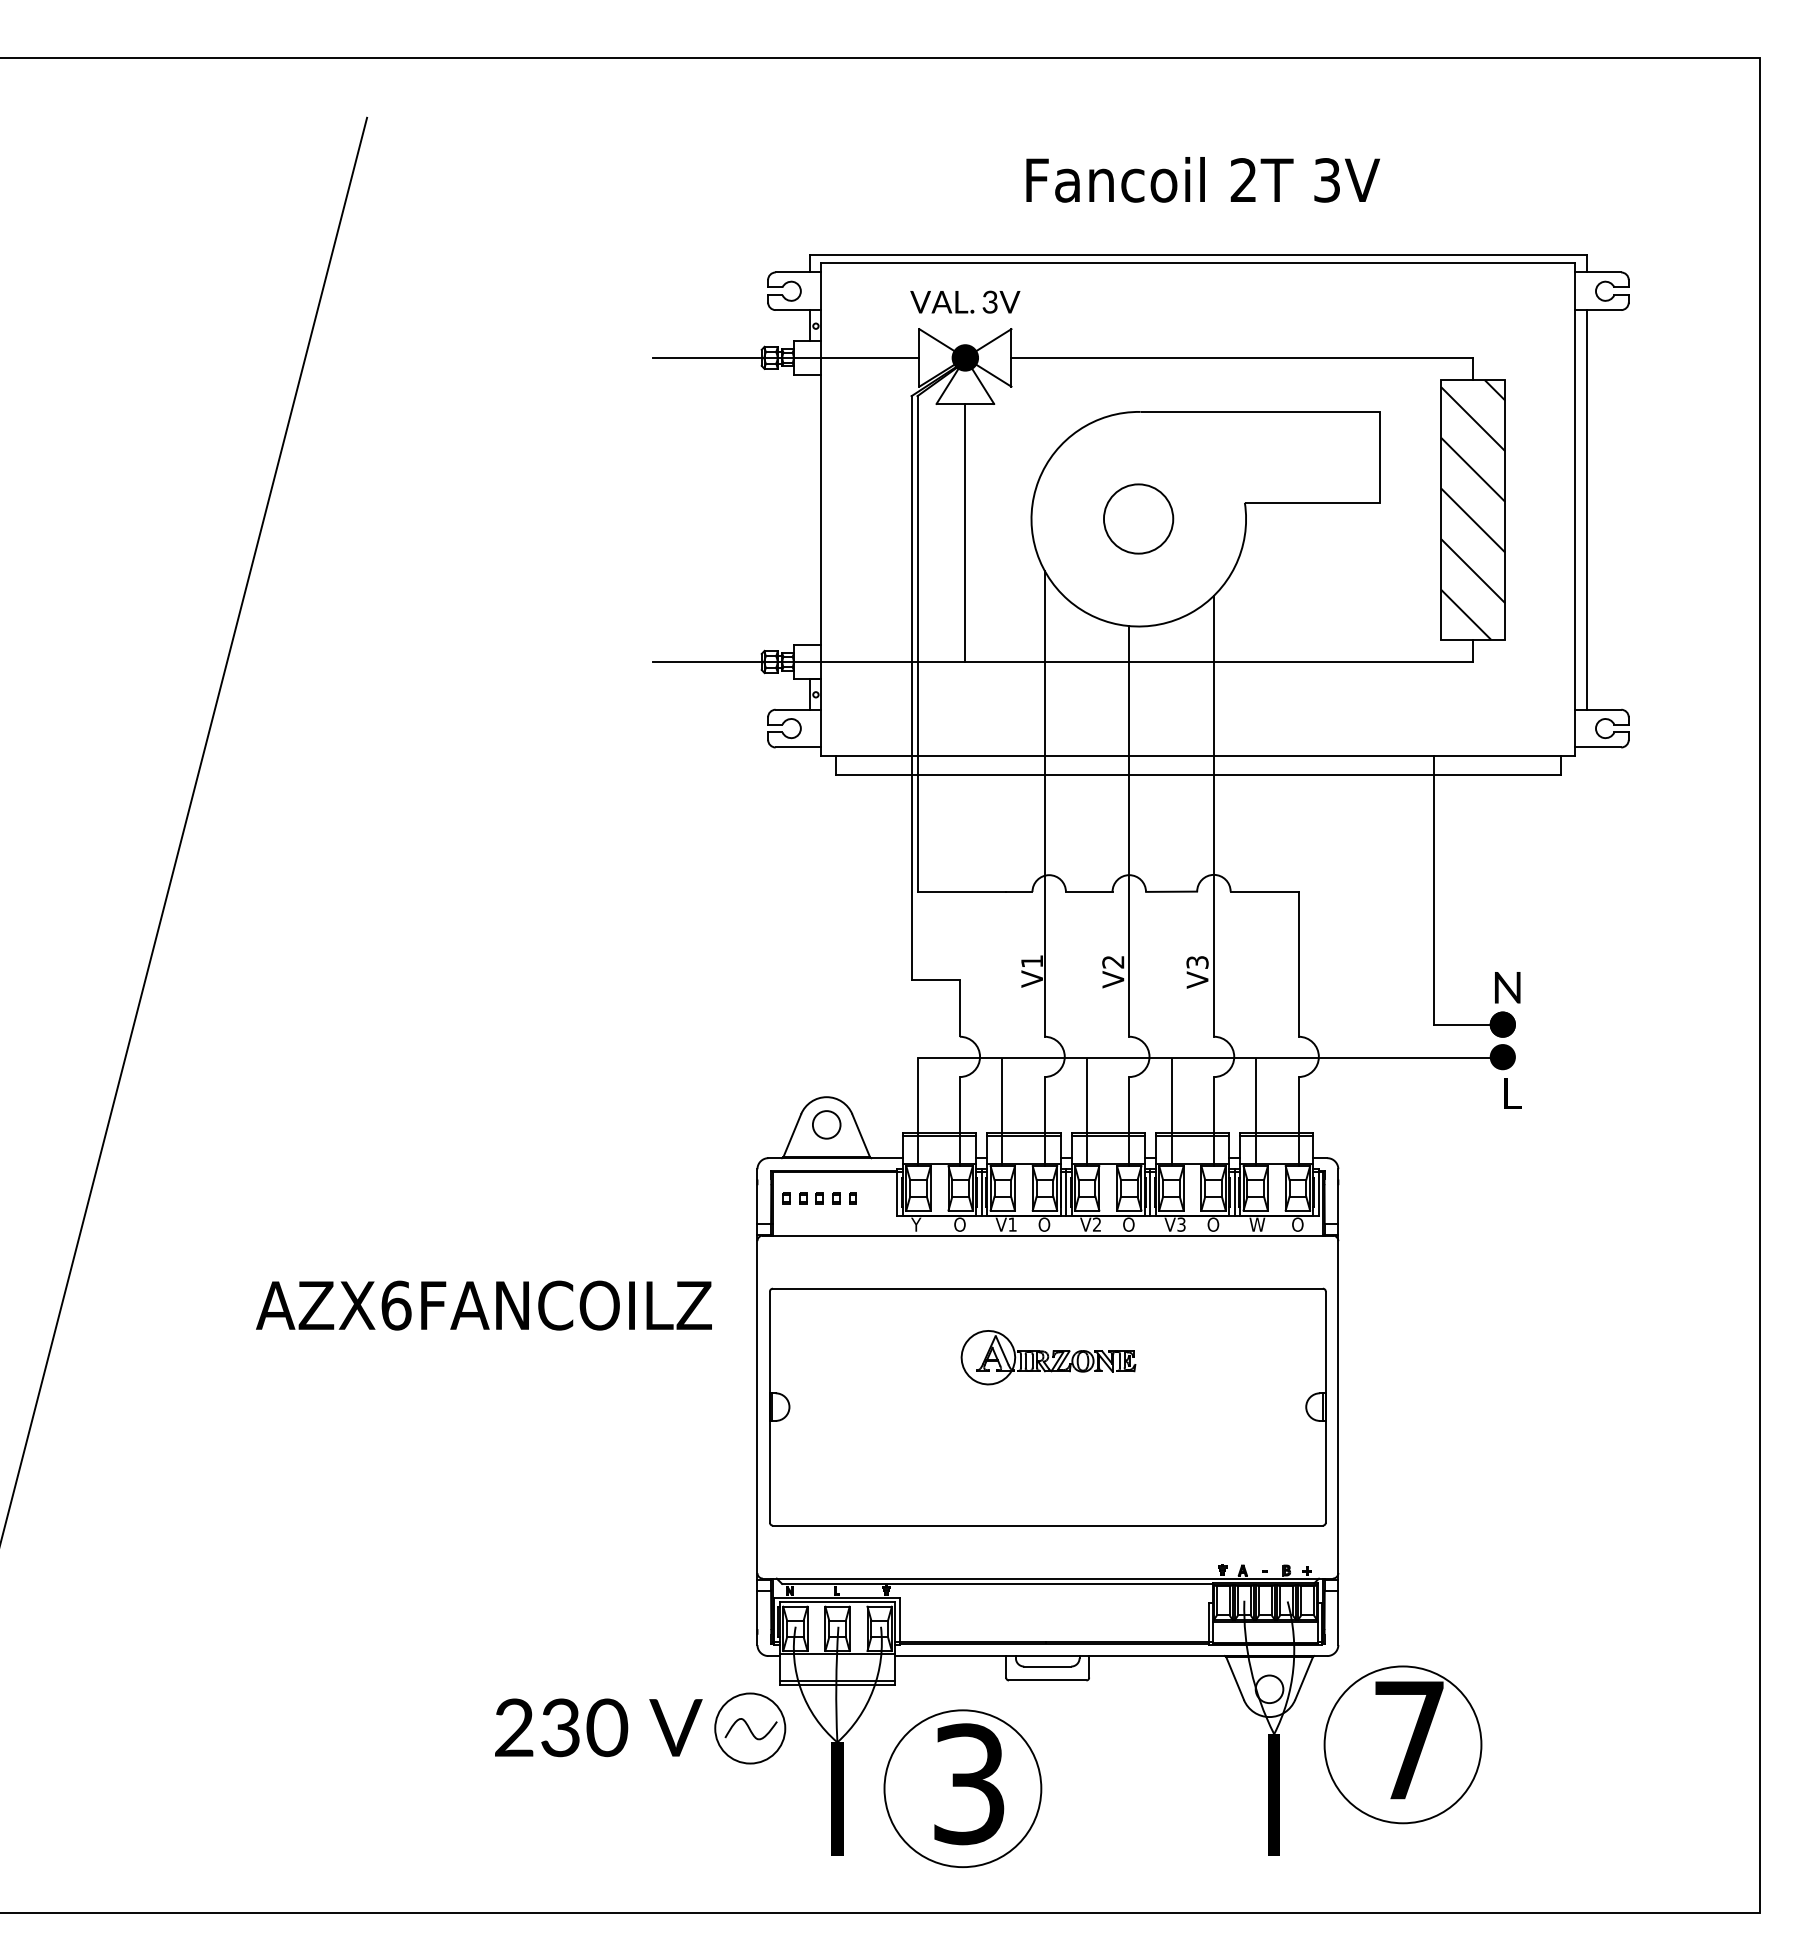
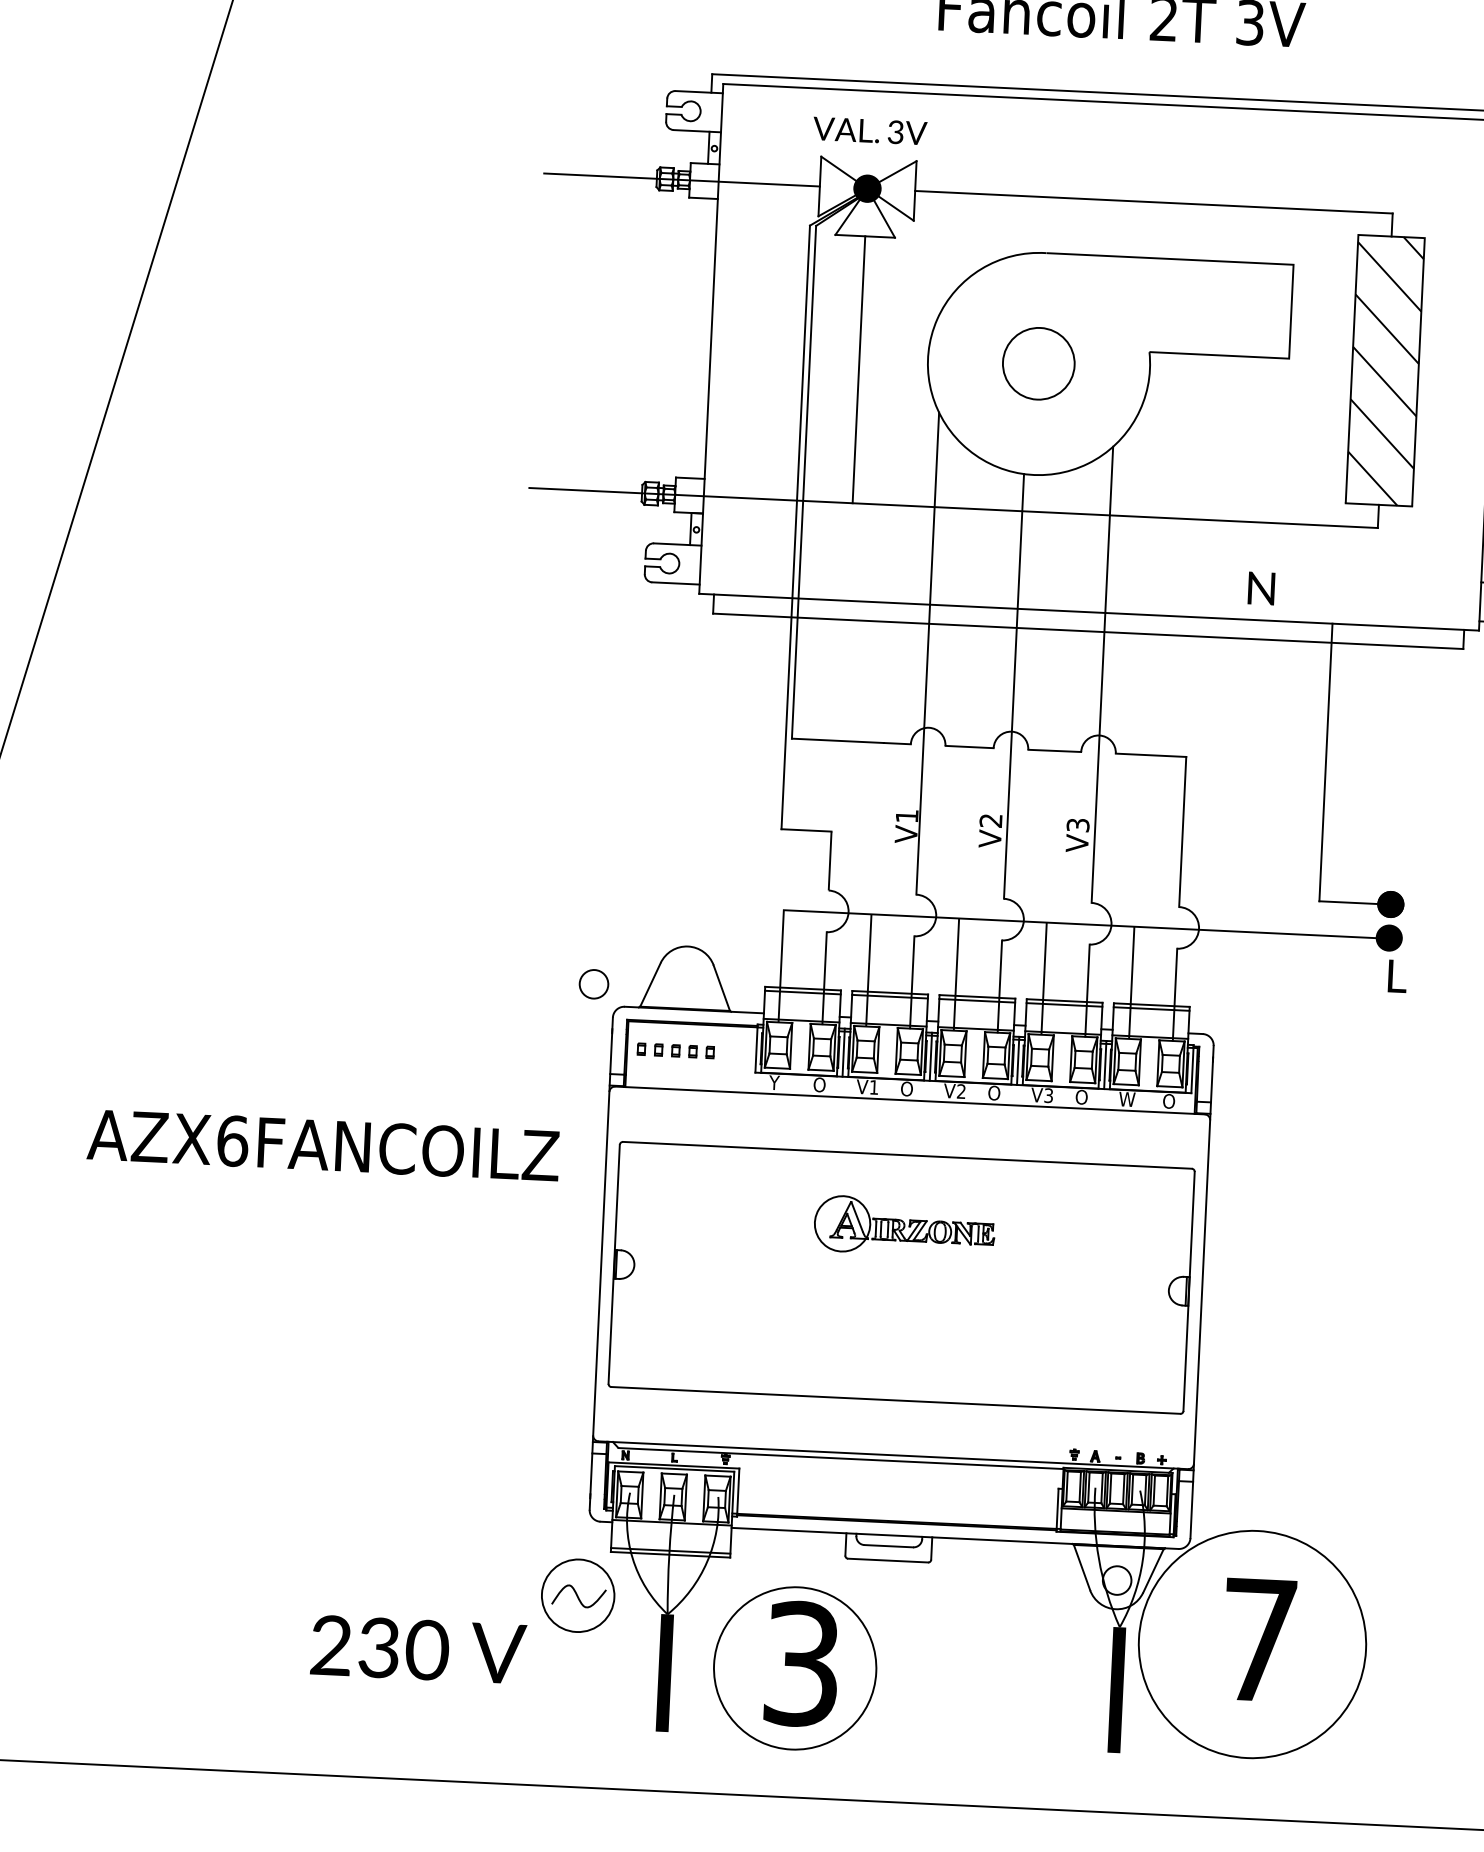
text: (1507, 987) -> (1261, 588), moved
circle: (826, 1124) -> (593, 983), moved
text: (598, 1727) -> (418, 1649), moved
circle: (1402, 1744) -> (1251, 1644), size x1.4

